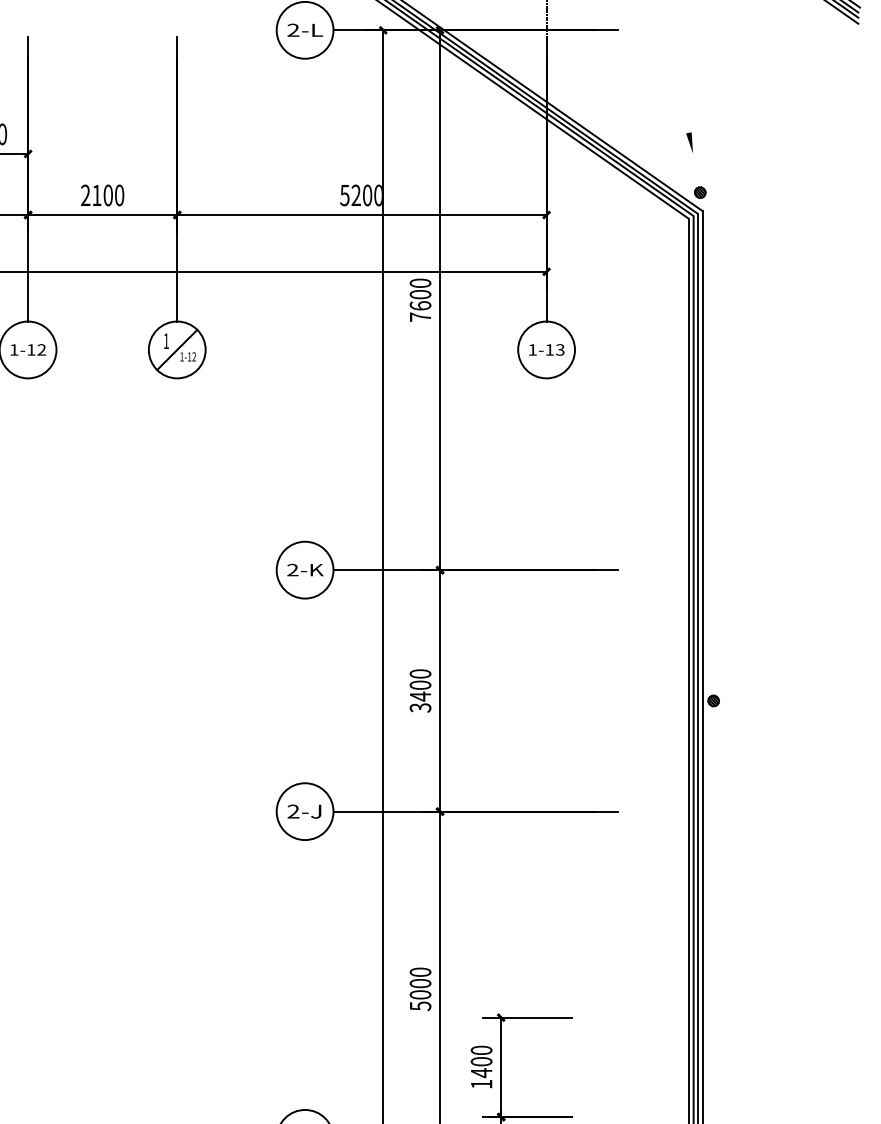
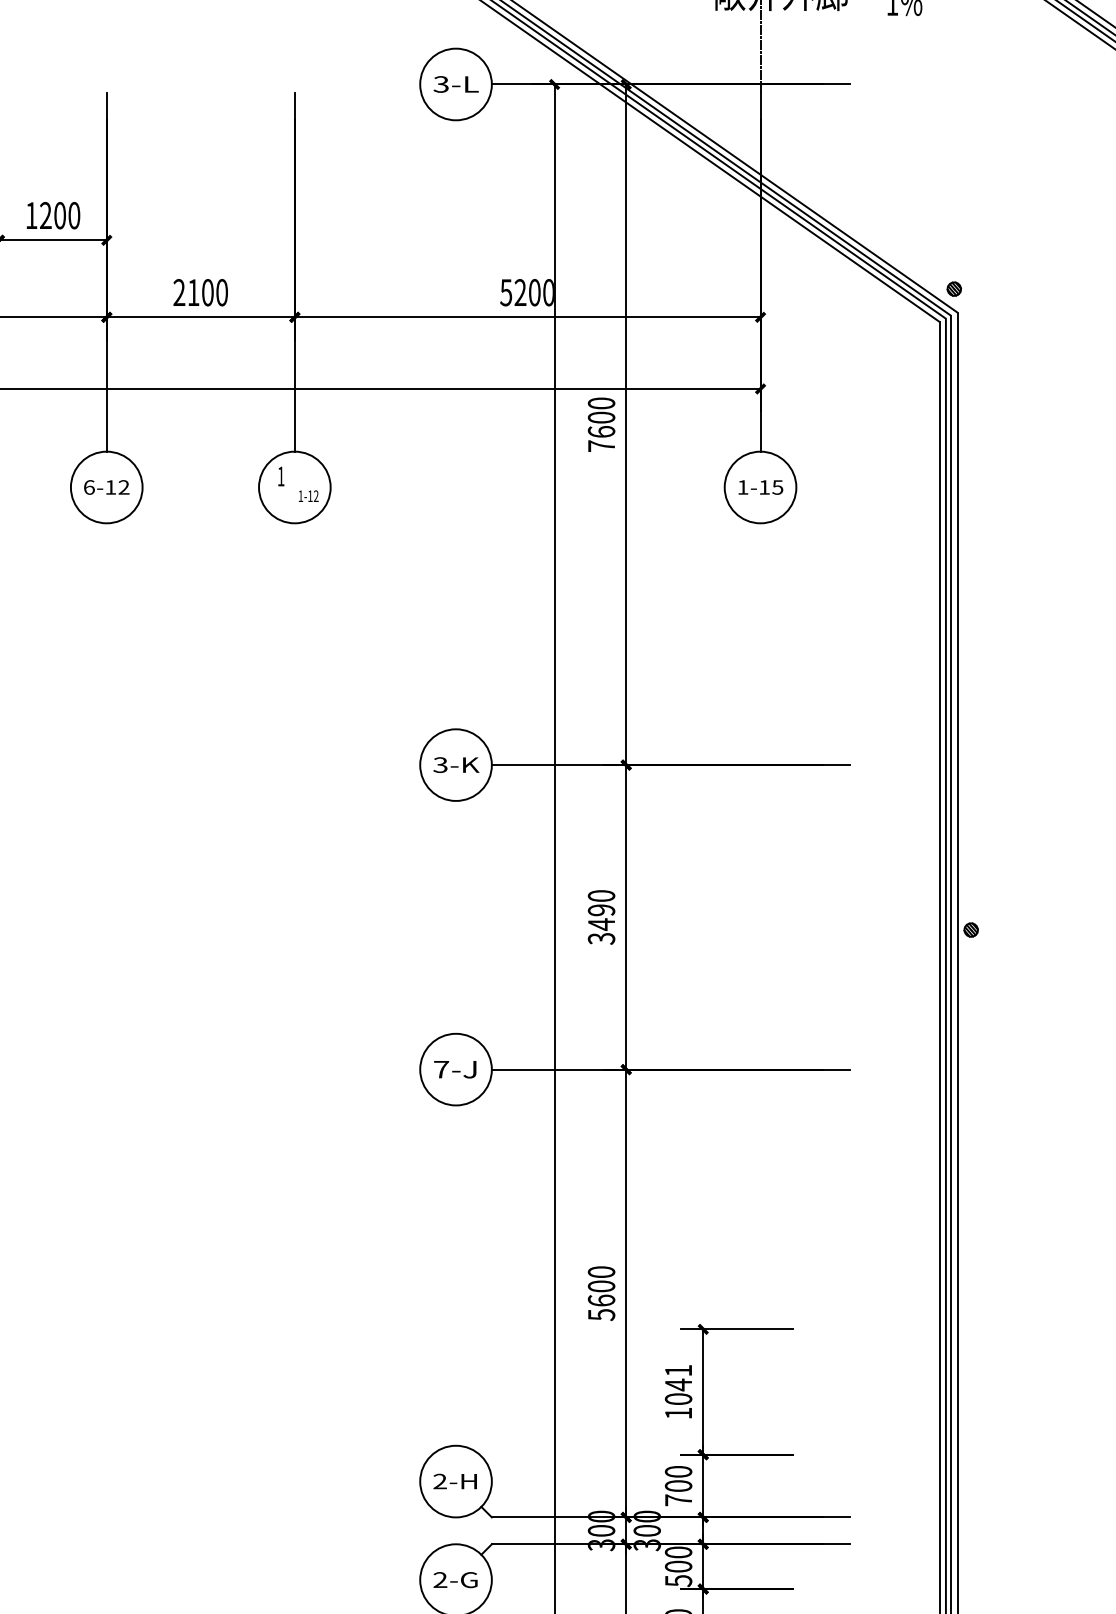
text: (292, 30) -> (440, 84), 2-L -> 3-L
line: (689, 142) -> (940, 225), removed
text: (14, 349) -> (89, 487), 1-12 -> 6-12
line: (176, 349) -> (294, 487), removed
text: (560, 349) -> (777, 487), 1-13 -> 1-15
text: (292, 570) -> (440, 765), 2-K -> 3-K
text: (420, 685) -> (601, 910), 3400 -> 3490
text: (293, 811) -> (441, 1069), 2-J -> 7-J
text: (420, 994) -> (601, 1300), 5000 -> 5600
text: (481, 1061) -> (678, 1384), 1400 -> 1041

